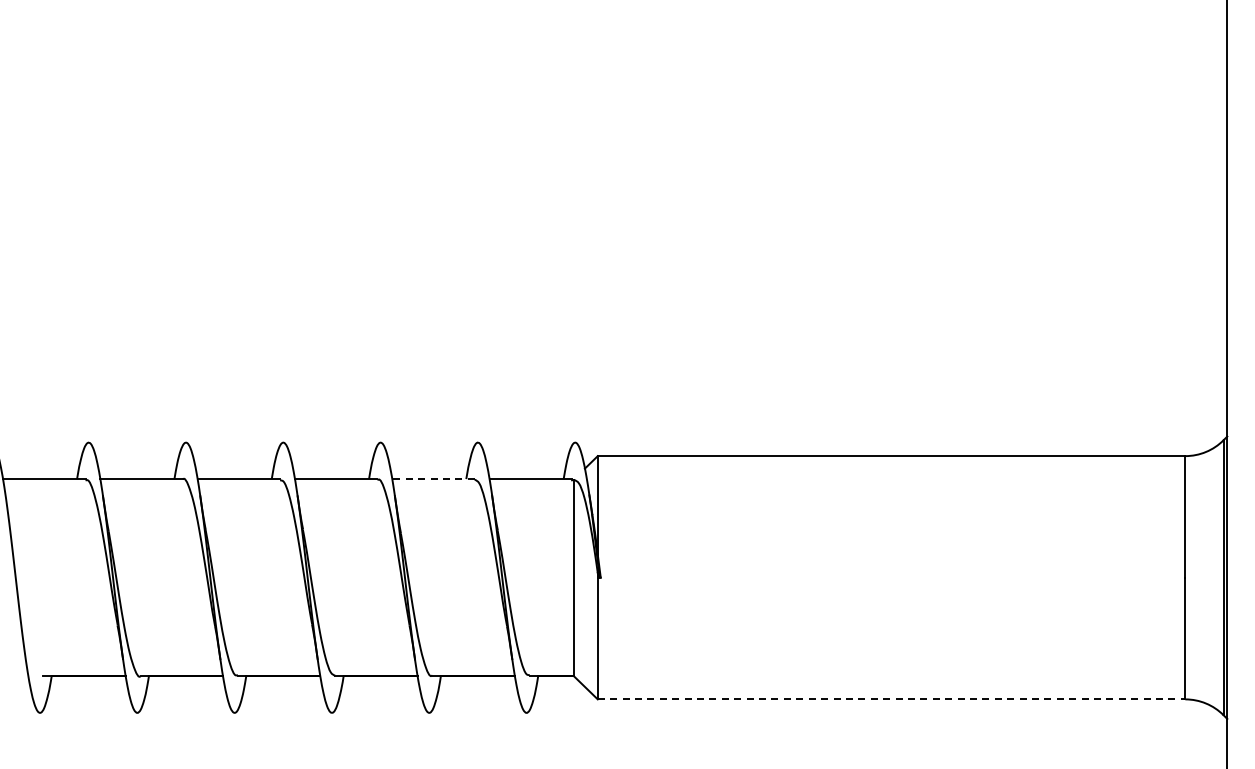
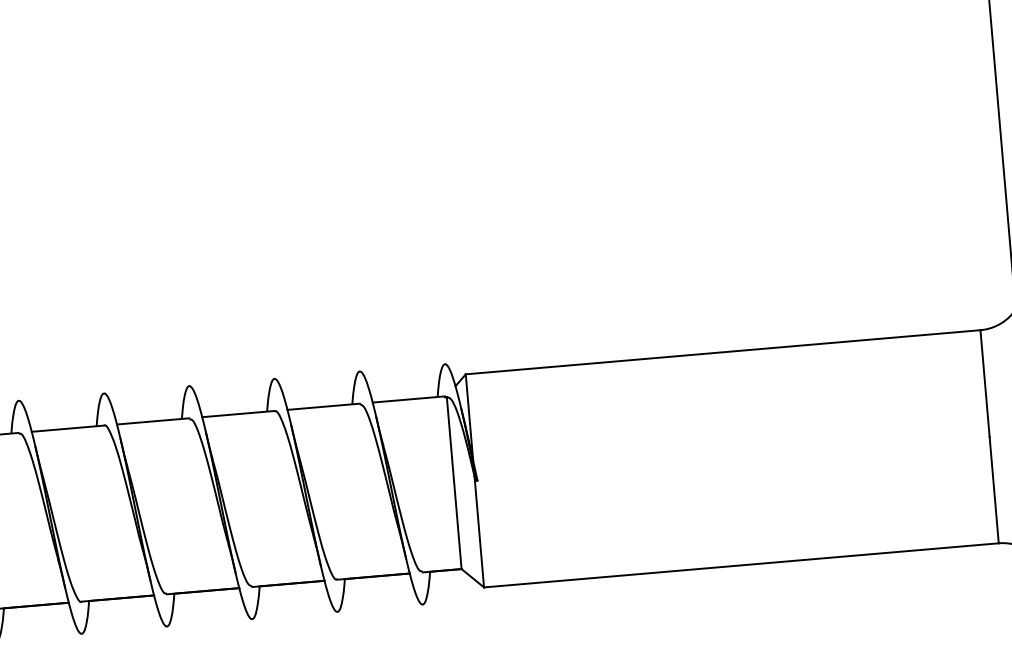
line: (432, 479) -> (322, 407), dashed -> solid
line: (891, 699) -> (741, 565), dashed -> solid

